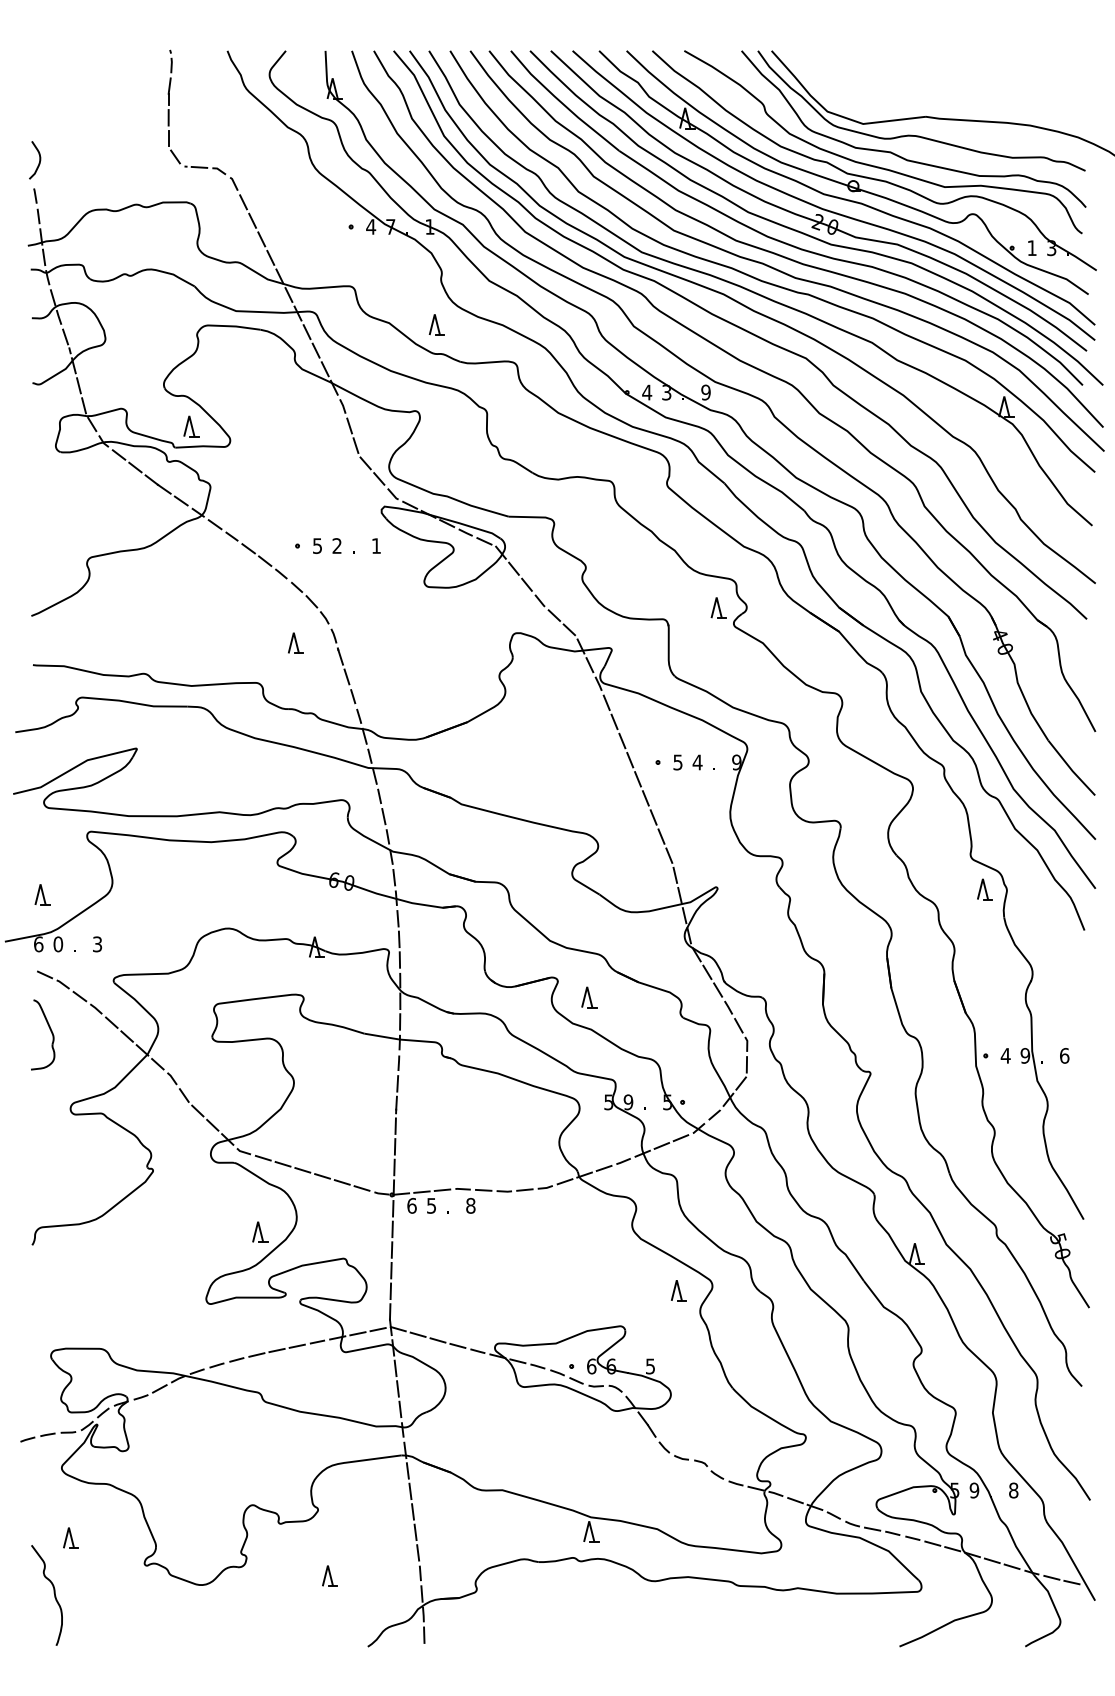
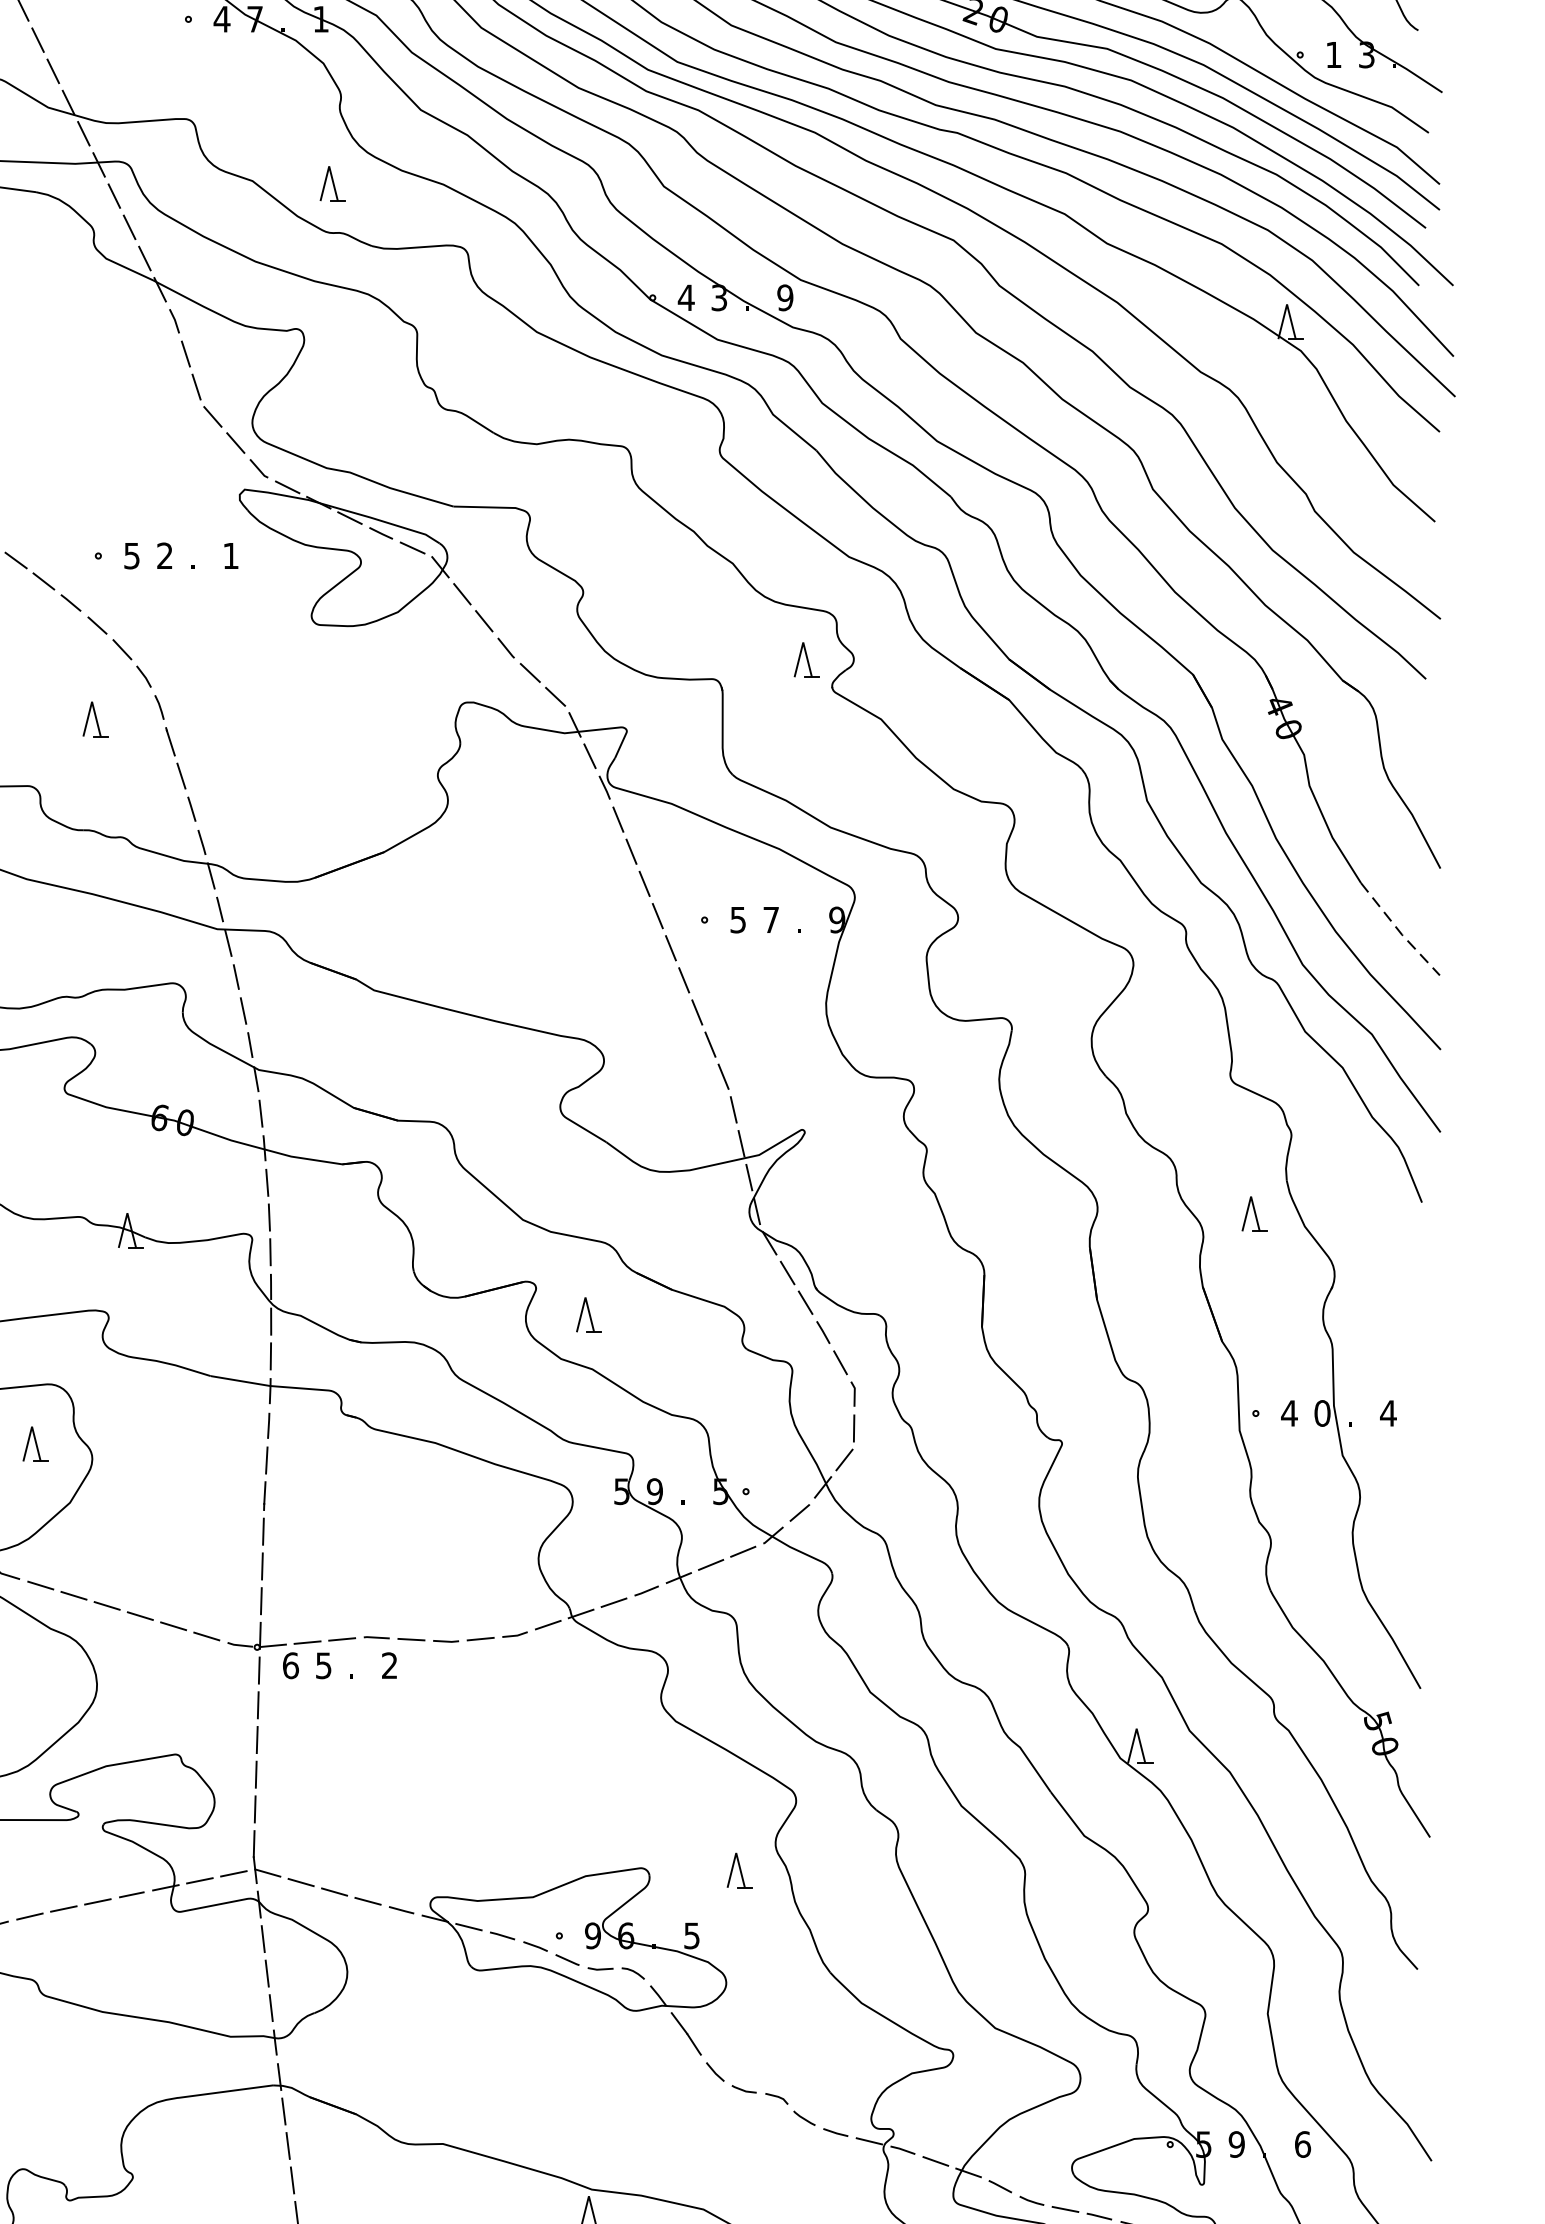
text: (697, 762) -> (771, 920), 4 -> 7
line: (1070, 768) -> (1398, 930), solid -> dashed
part: (984, 889) -> (1253, 1214), moved
text: (1025, 1055) -> (1322, 1412), 9 -> 0
text: (1064, 1055) -> (1388, 1412), 6 -> 4
text: (470, 1205) -> (389, 1665), 8 -> 2
part: (260, 1231) -> (36, 1443), moved
part: (678, 1290) -> (739, 1870), moved
text: (591, 1366) -> (592, 1935), 6 -> 9
text: (1013, 1490) -> (1302, 2144), 8 -> 6

